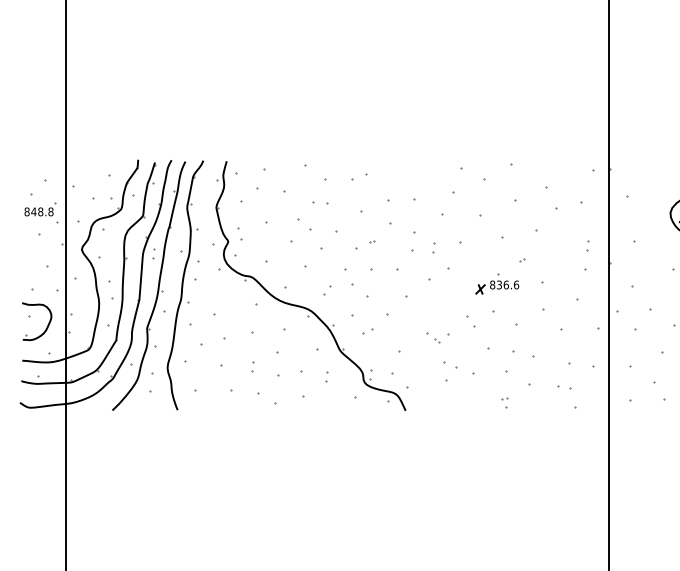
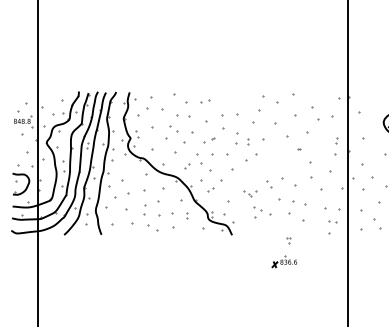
part: (320, 203) -> (183, 116), size x1.6
part: (495, 283) -> (283, 261), moved
part: (252, 367) -> (144, 210), size x1.6
part: (563, 386) -> (332, 221), moved
part: (504, 402) -> (288, 240), moved

